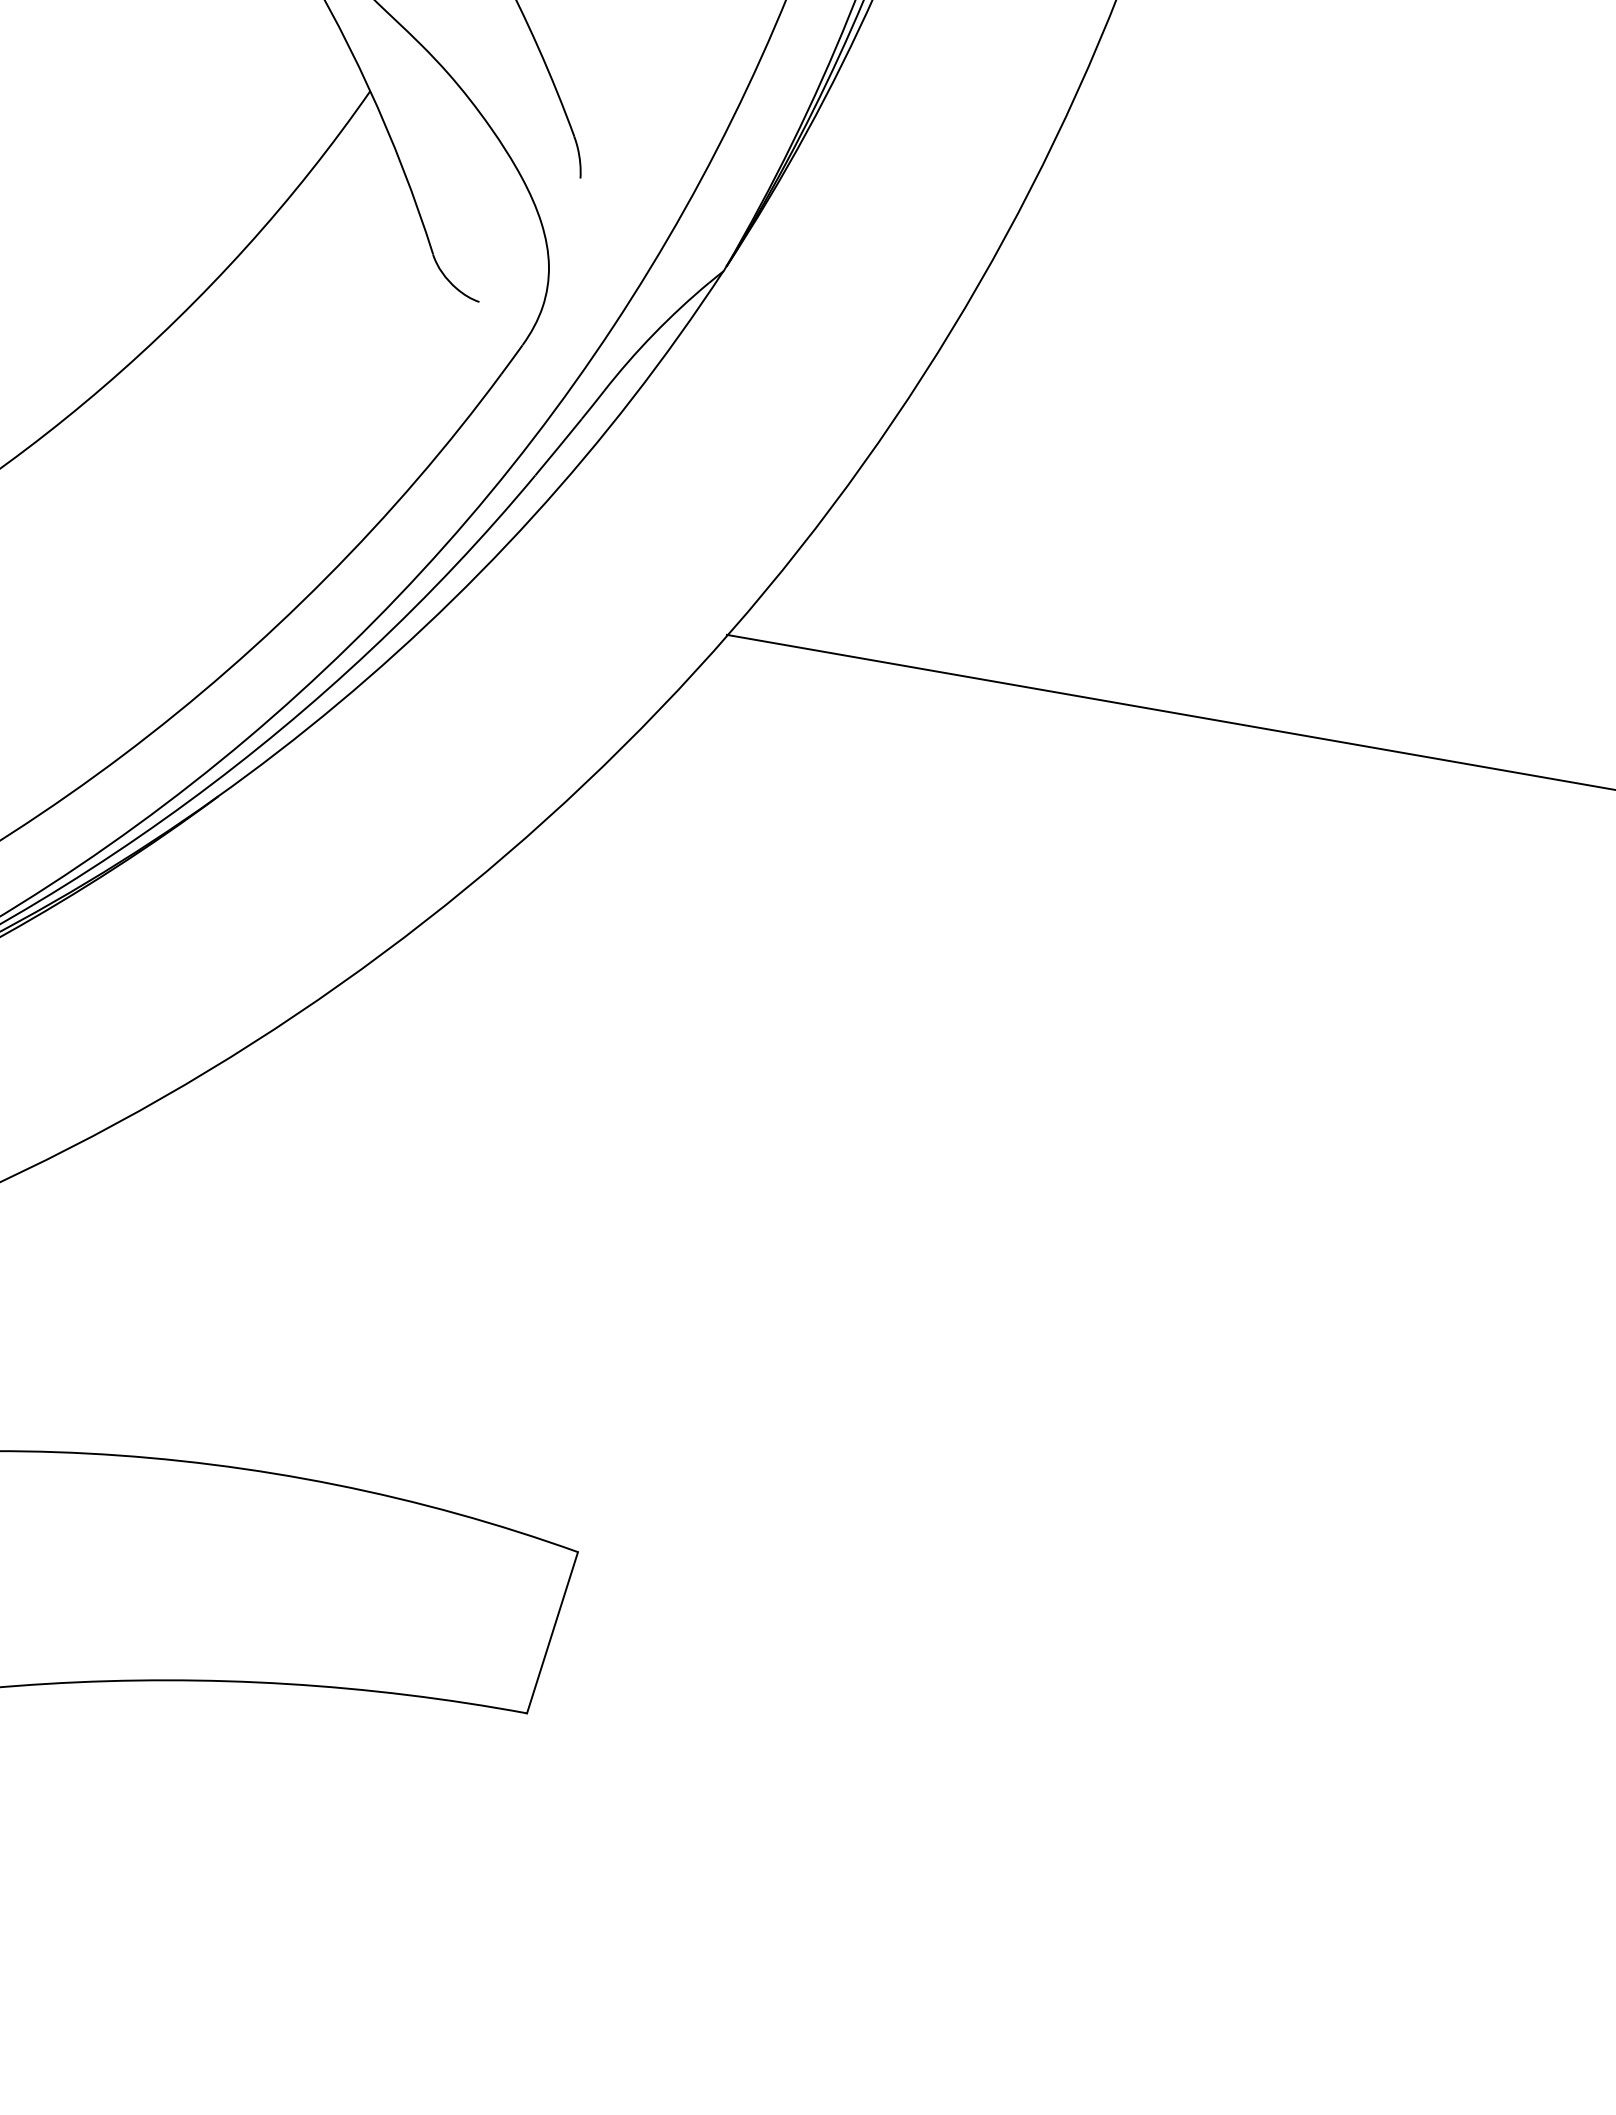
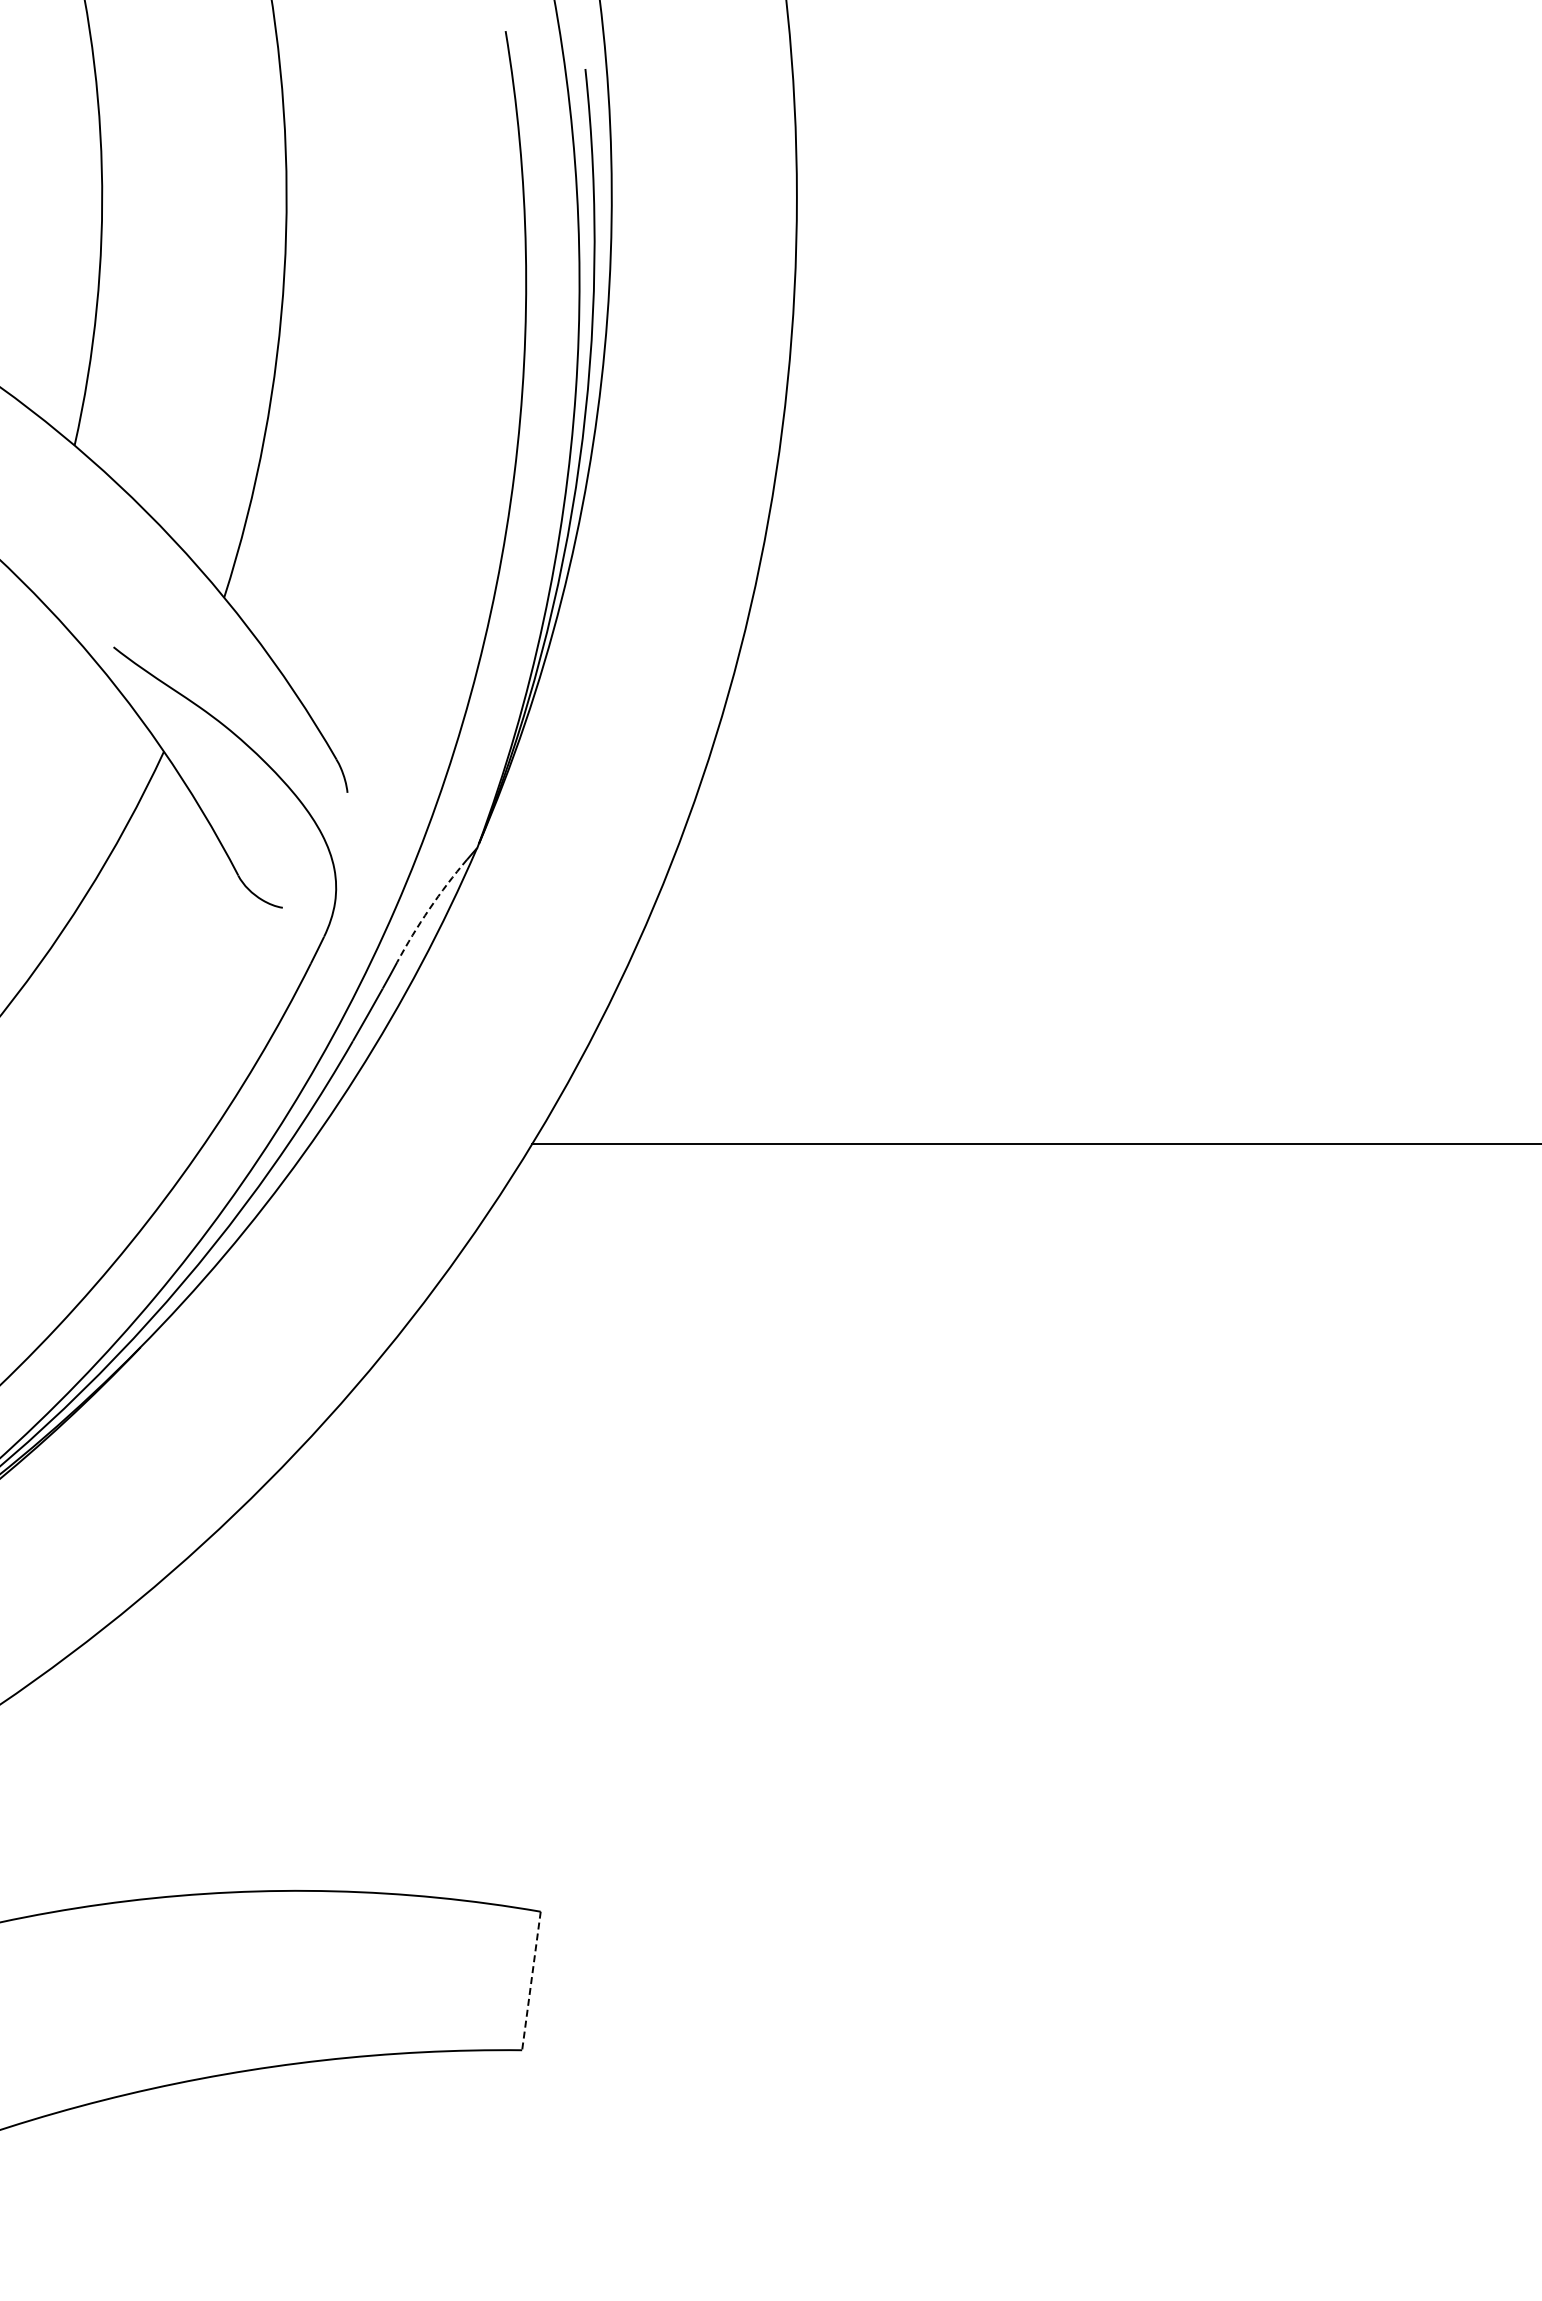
arc: (653, 334) -> (429, 909), solid -> dashed
line: (552, 1633) -> (531, 1981), solid -> dashed

